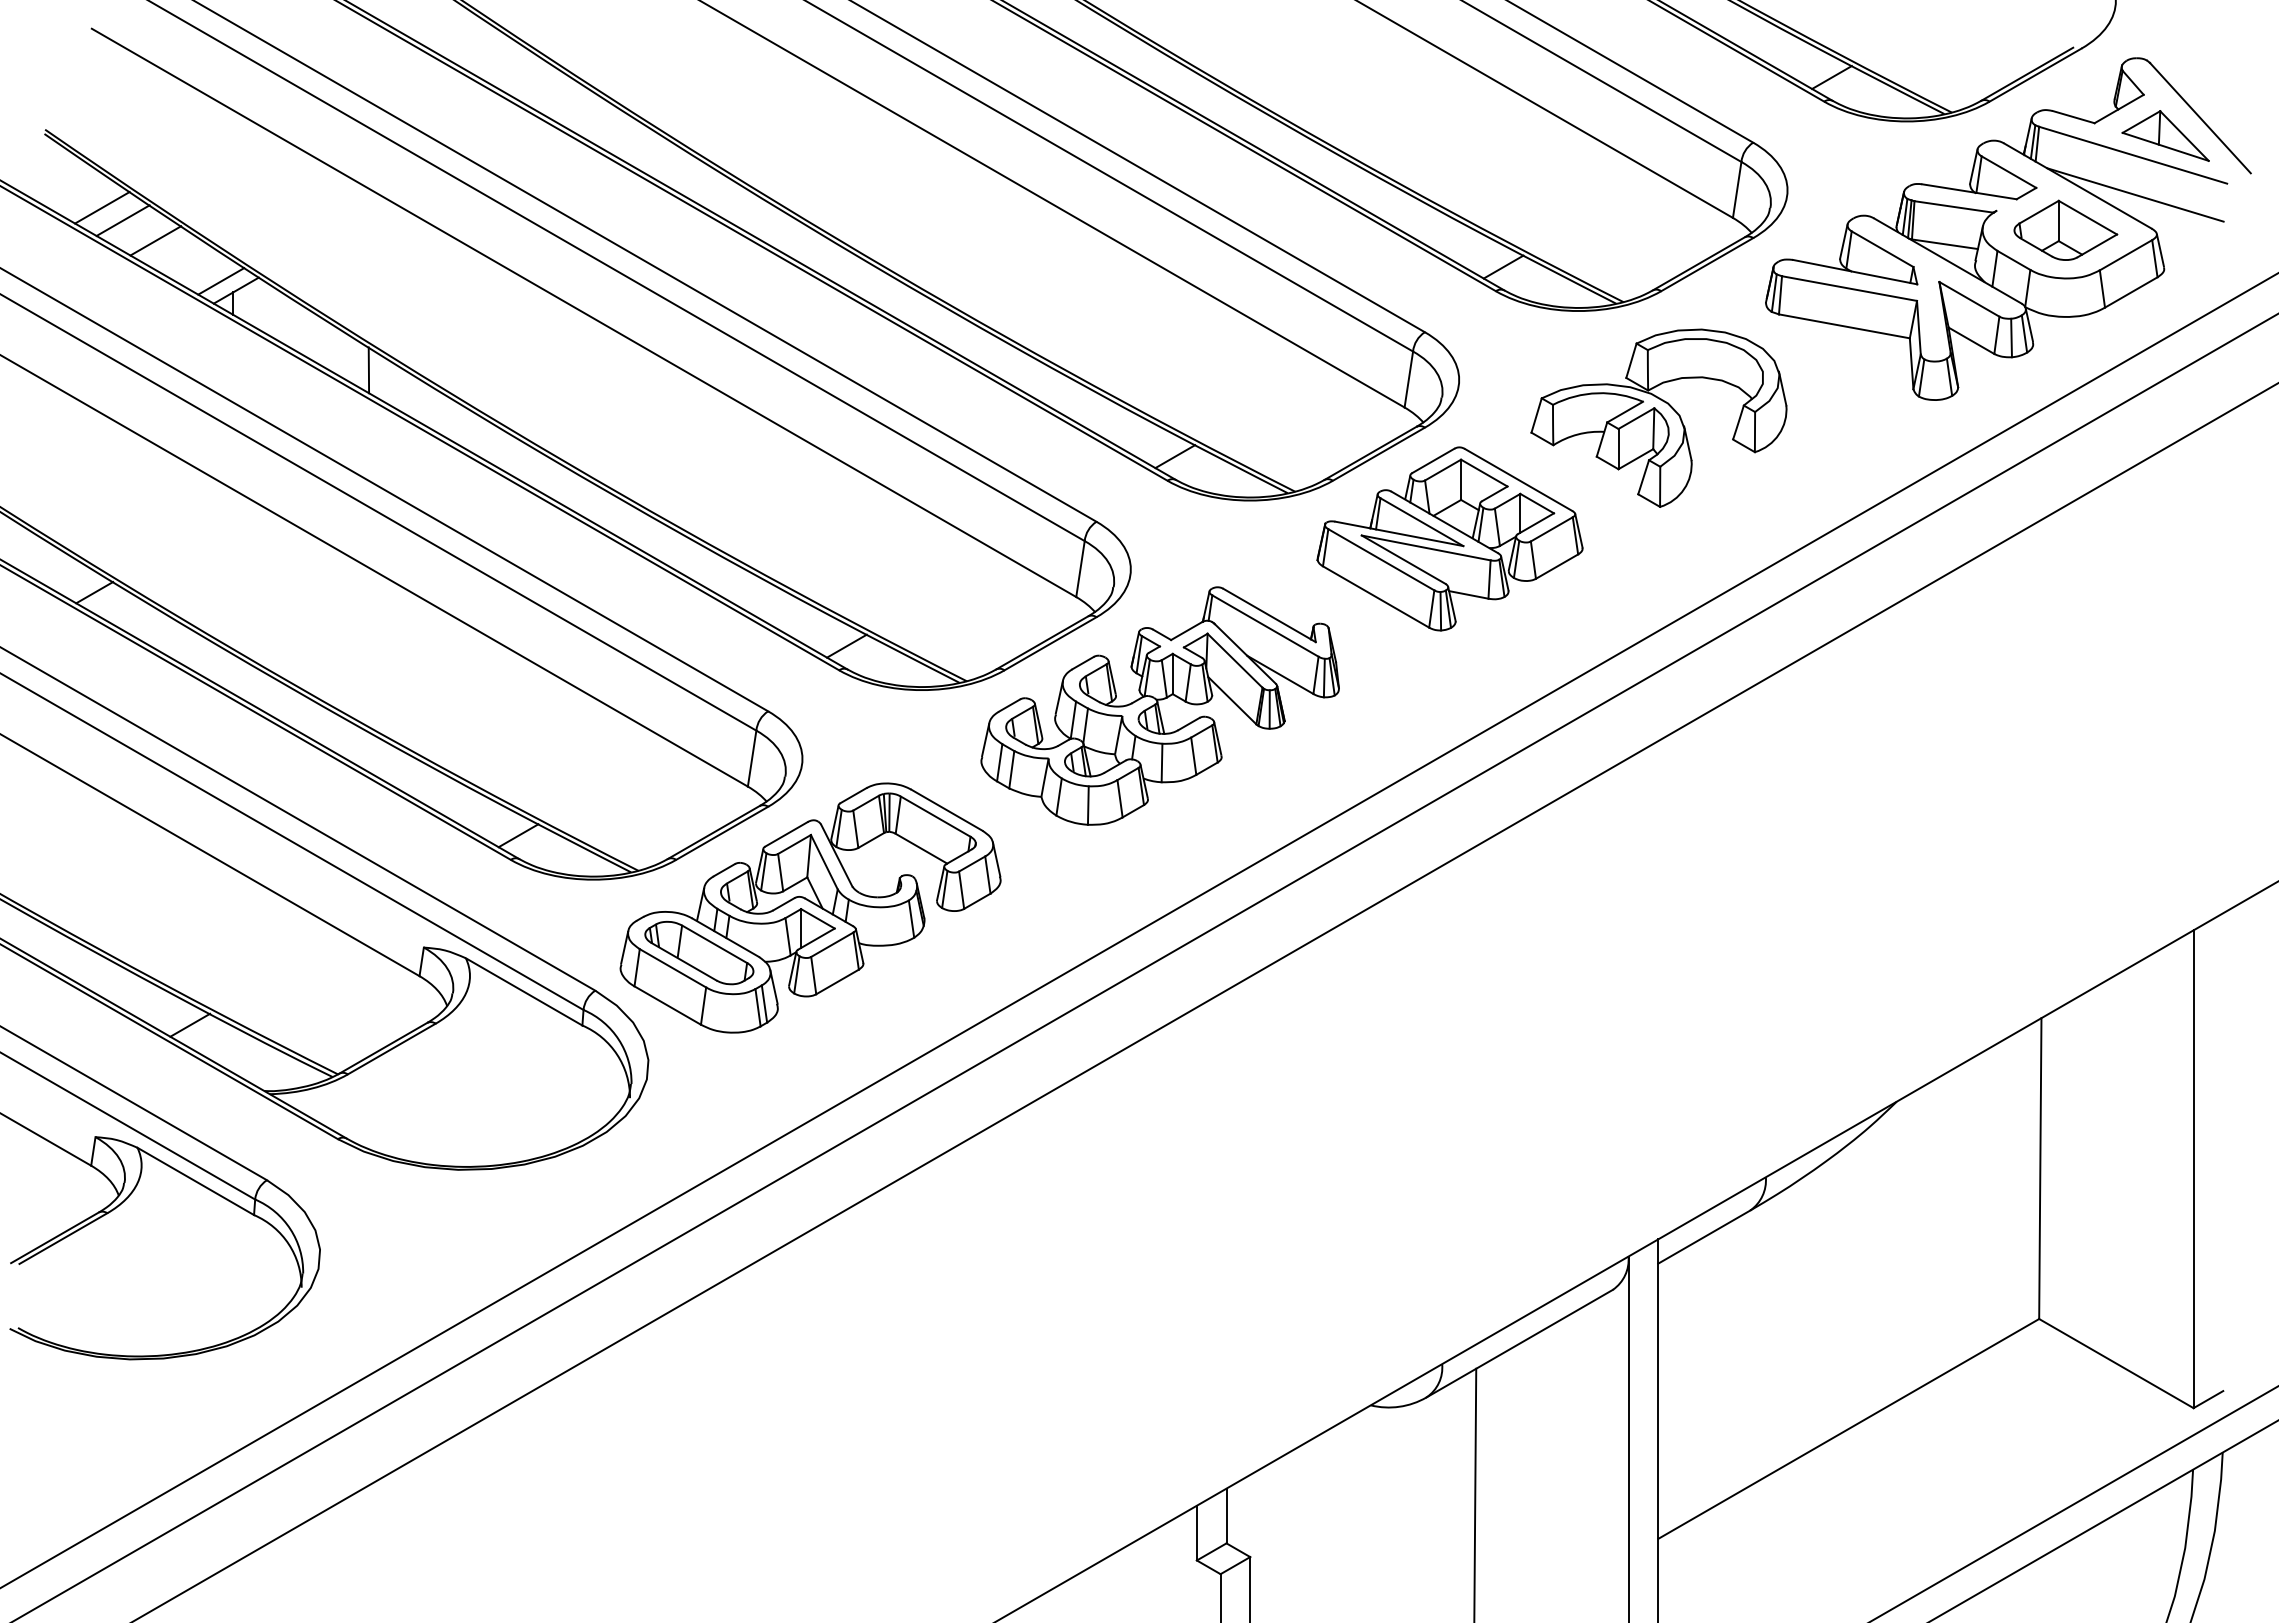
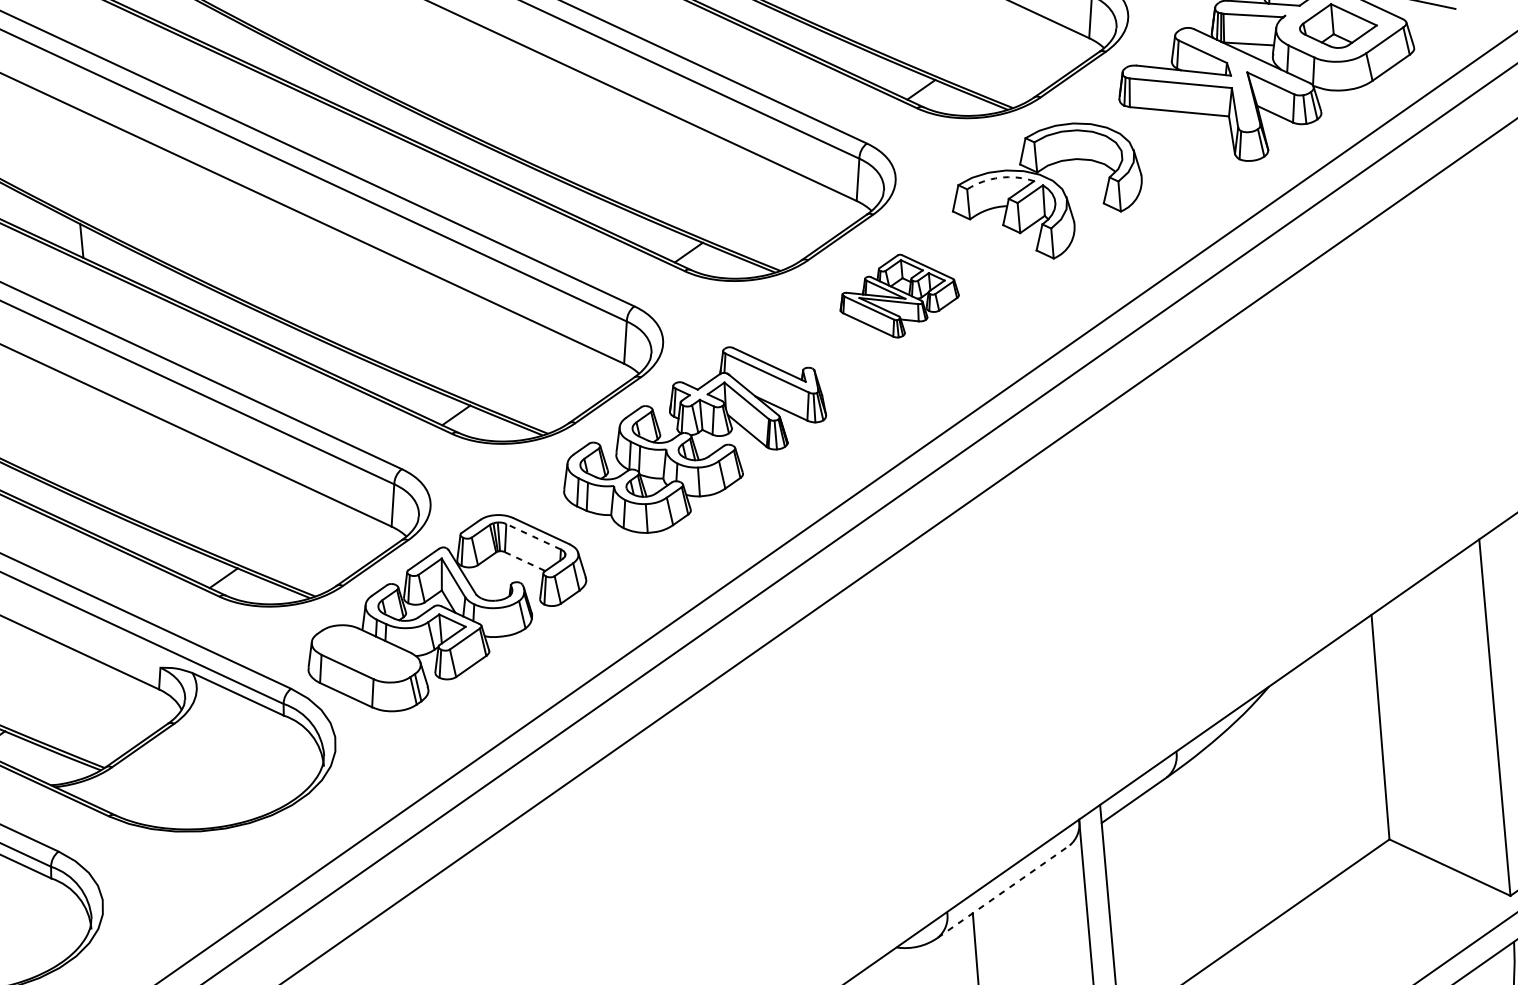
arc: (1597, 393) -> (999, 177), solid -> dashed
part: (1449, 538) -> (898, 295), size x0.6
line: (935, 816) -> (533, 536), solid -> dashed
line: (921, 848) -> (525, 561), solid -> dashed
part: (699, 953) -> (366, 654), removed
line: (1519, 1343) -> (1003, 891), solid -> dashed

